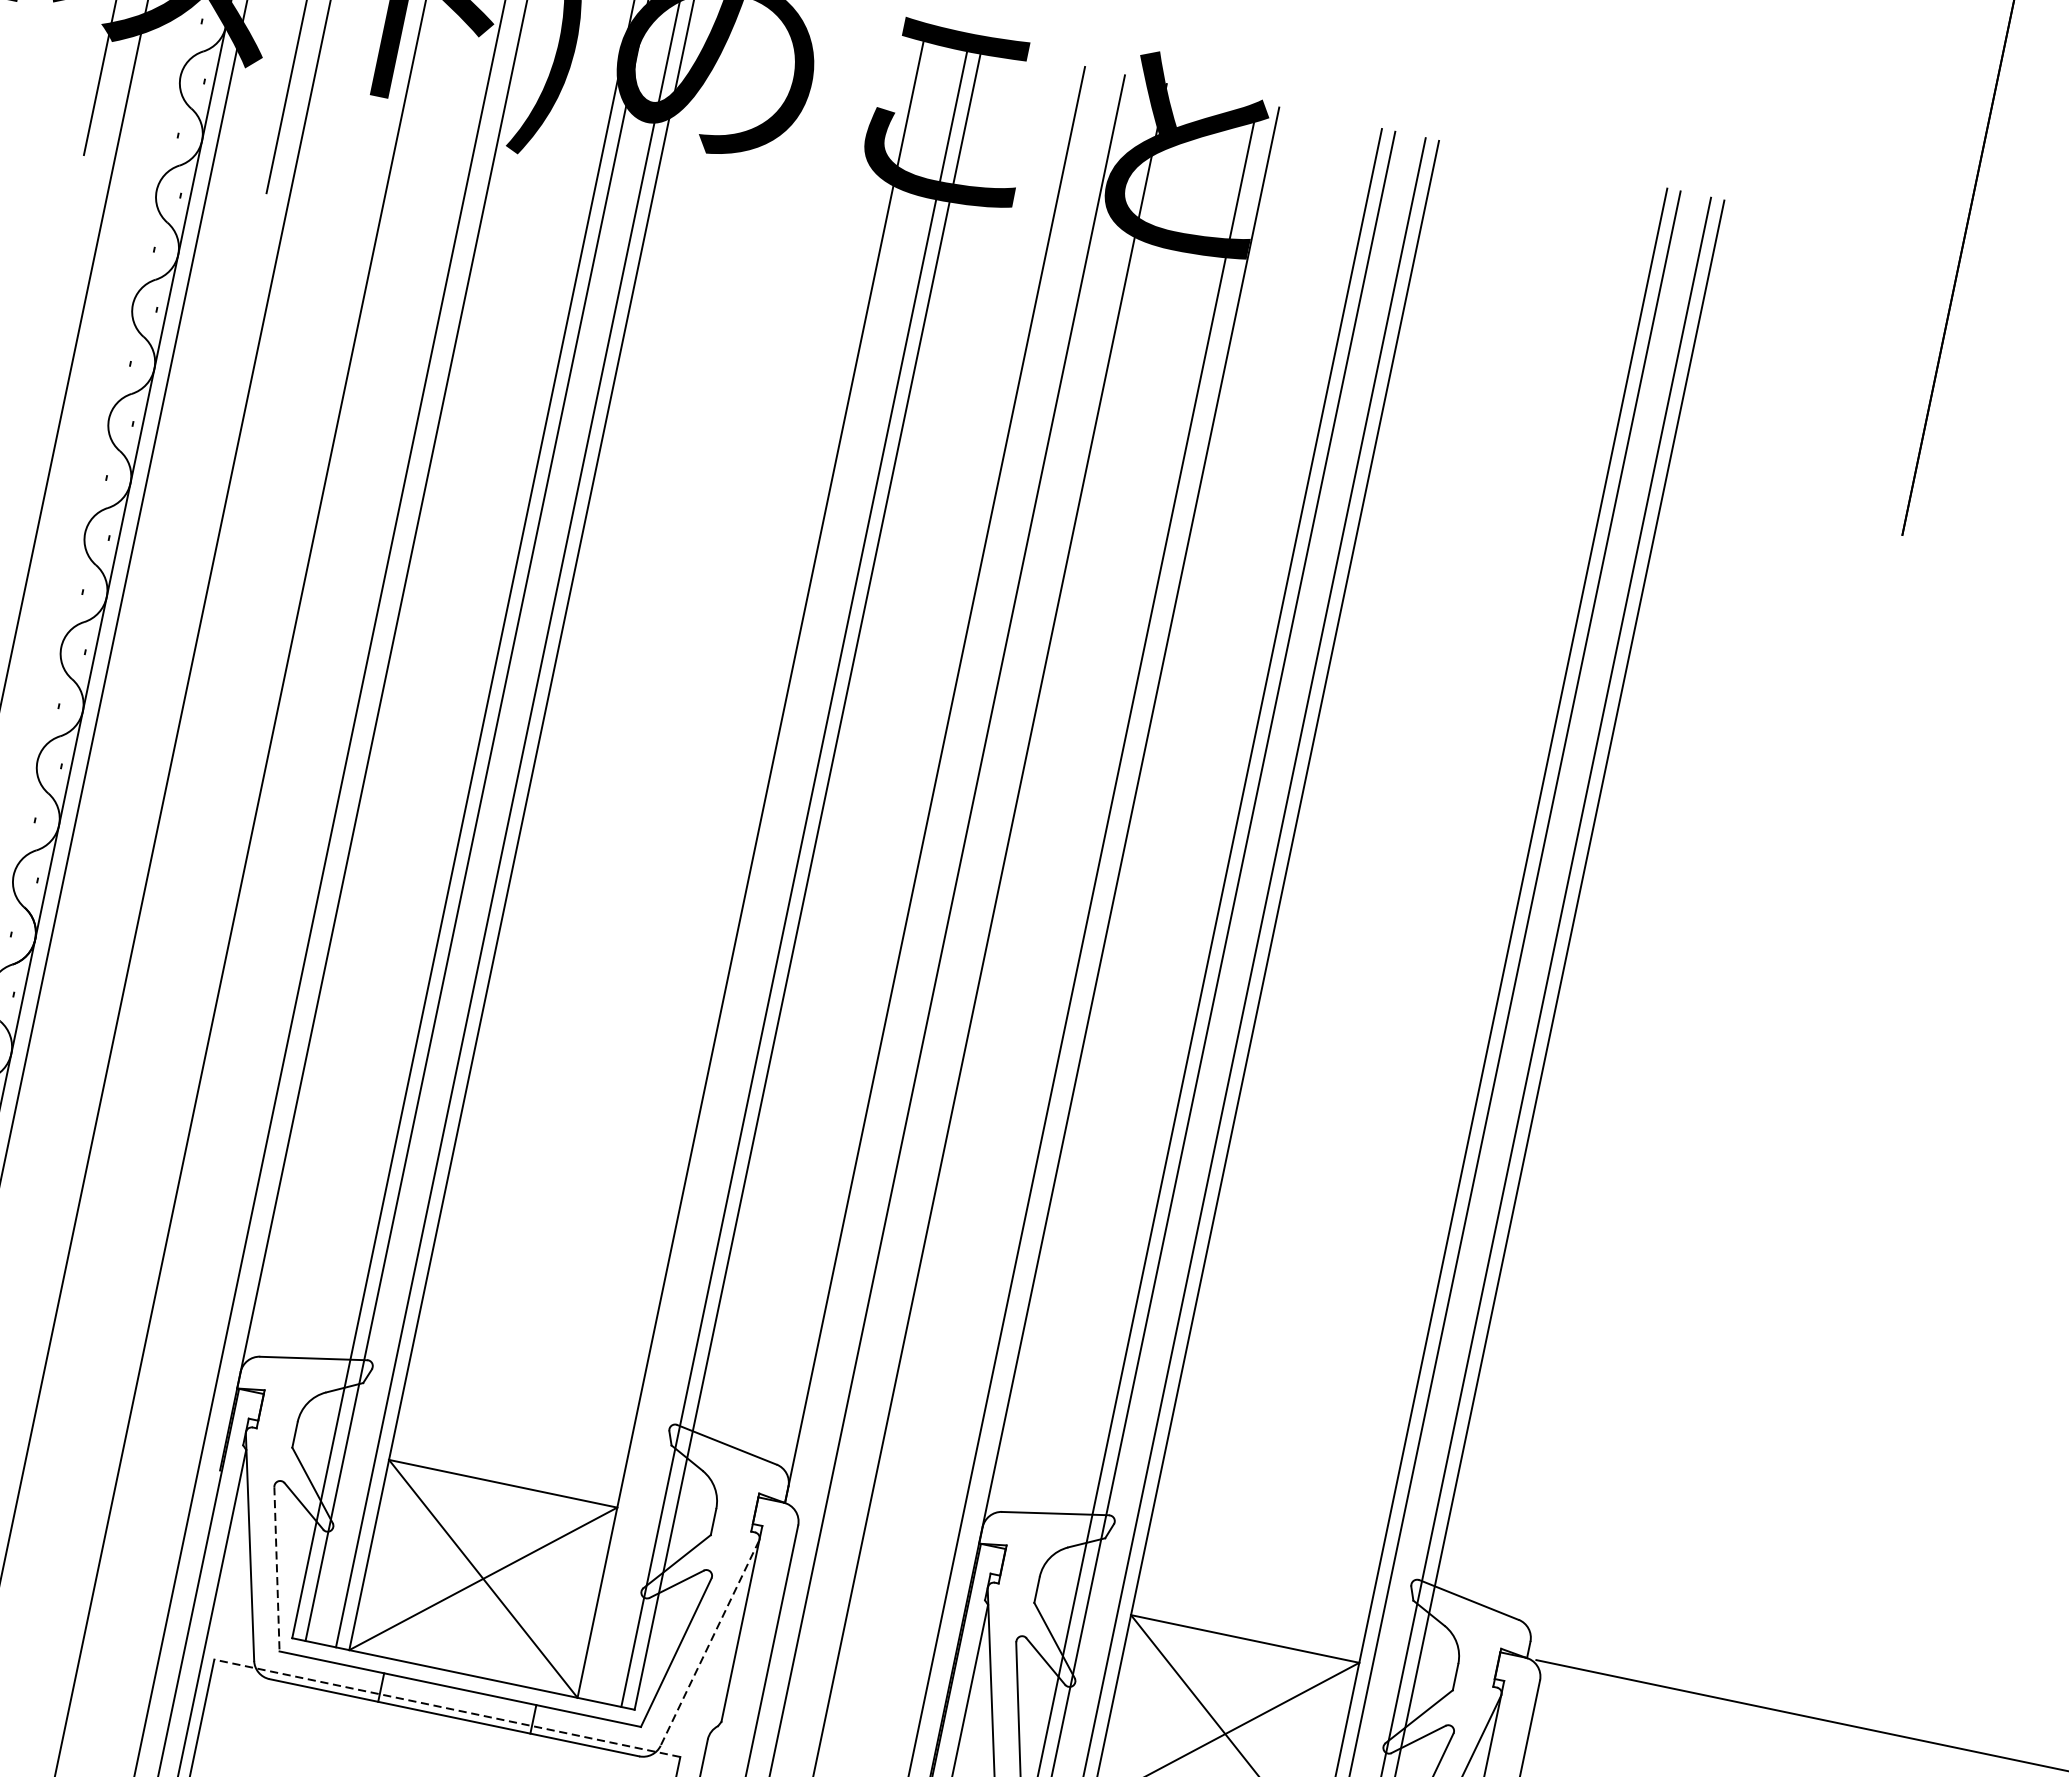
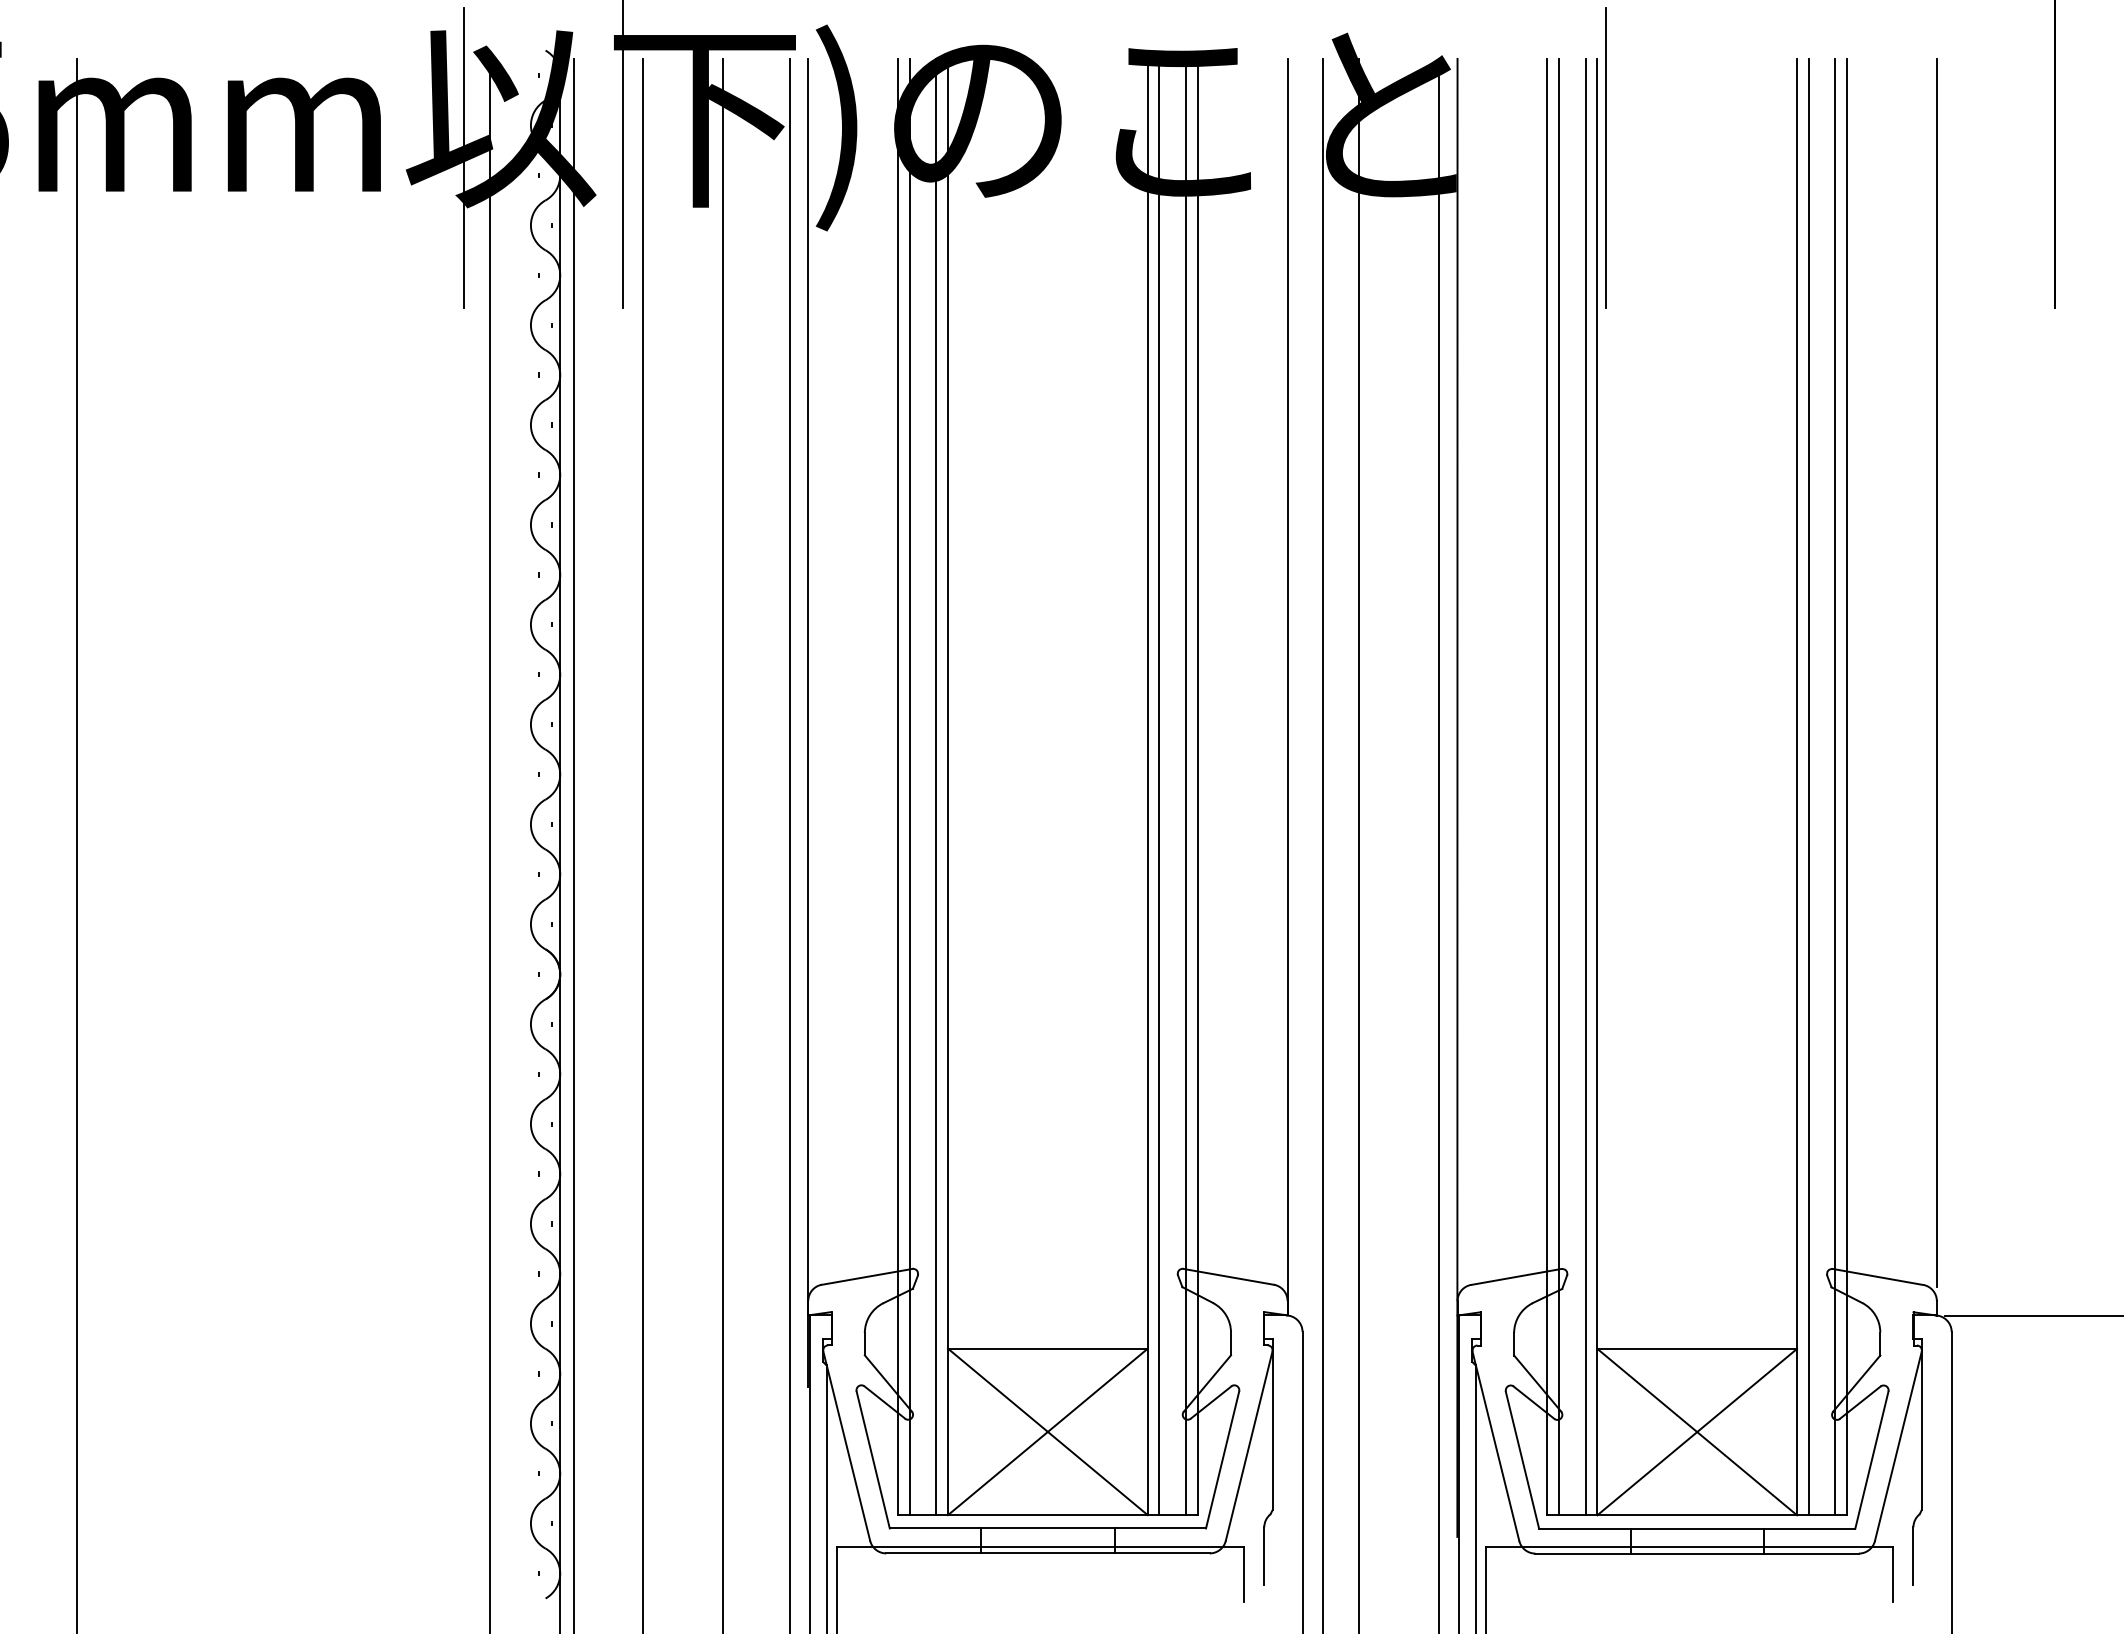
line: (1424, 256) -> (1605, 158), added
line: (764, 867) -> (1159, 786), added
line: (1680, 923) -> (1936, 672), added
line: (277, 1569) -> (873, 1460), dashed -> solid
line: (710, 1643) -> (1249, 1446), dashed -> solid
line: (447, 1708) -> (1040, 1546), dashed -> solid

